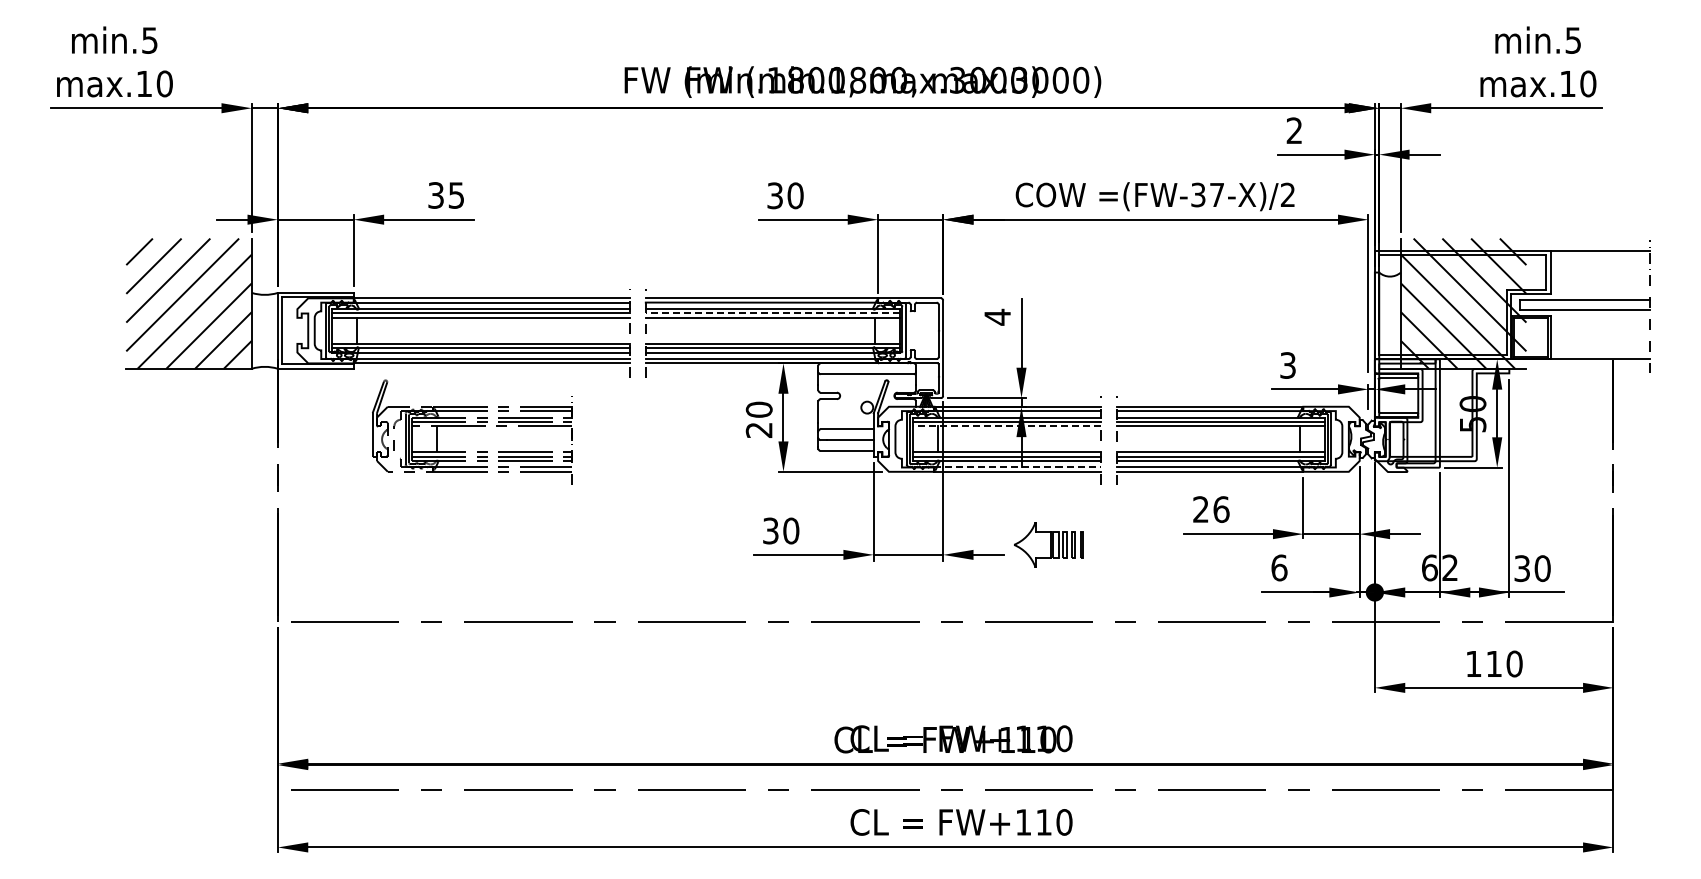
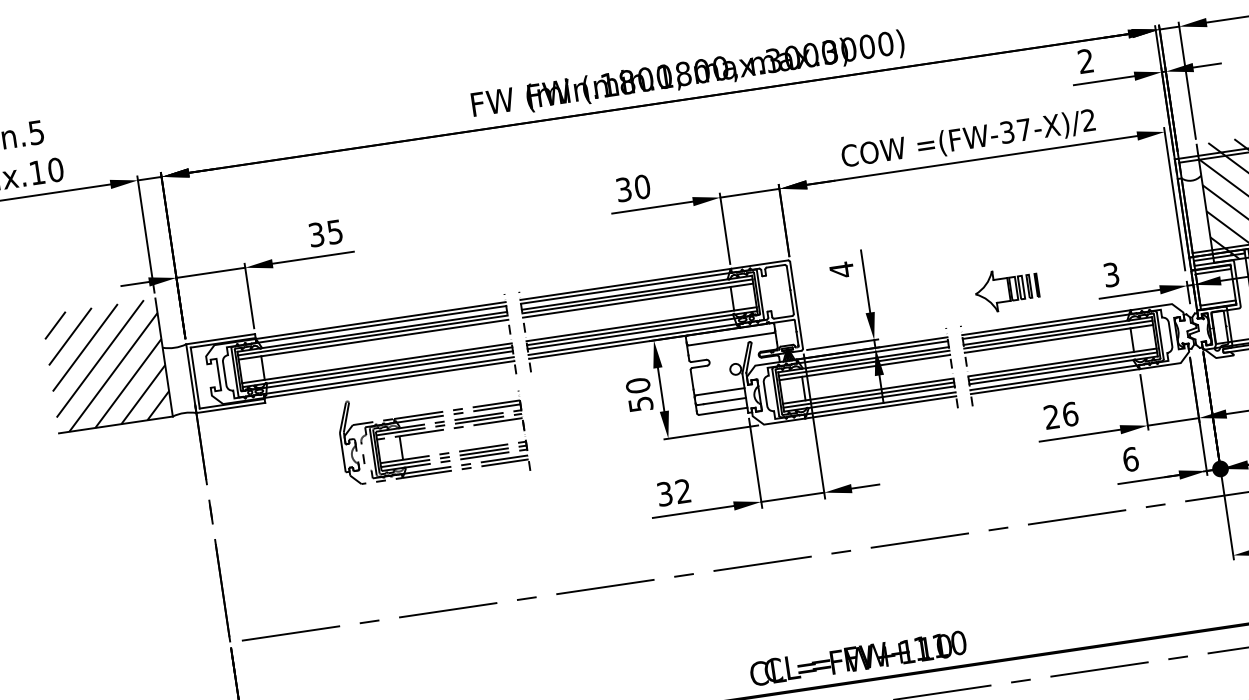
line: (772, 313) -> (637, 296), dashed -> solid
line: (1006, 426) -> (864, 367), dashed -> solid
text: (758, 429) -> (640, 403), 20 -> 50
part: (472, 431) -> (432, 436), moved
line: (1018, 467) -> (880, 403), dashed -> solid
text: (791, 530) -> (683, 490), 30 -> 32
part: (1048, 544) -> (1006, 289), moved

